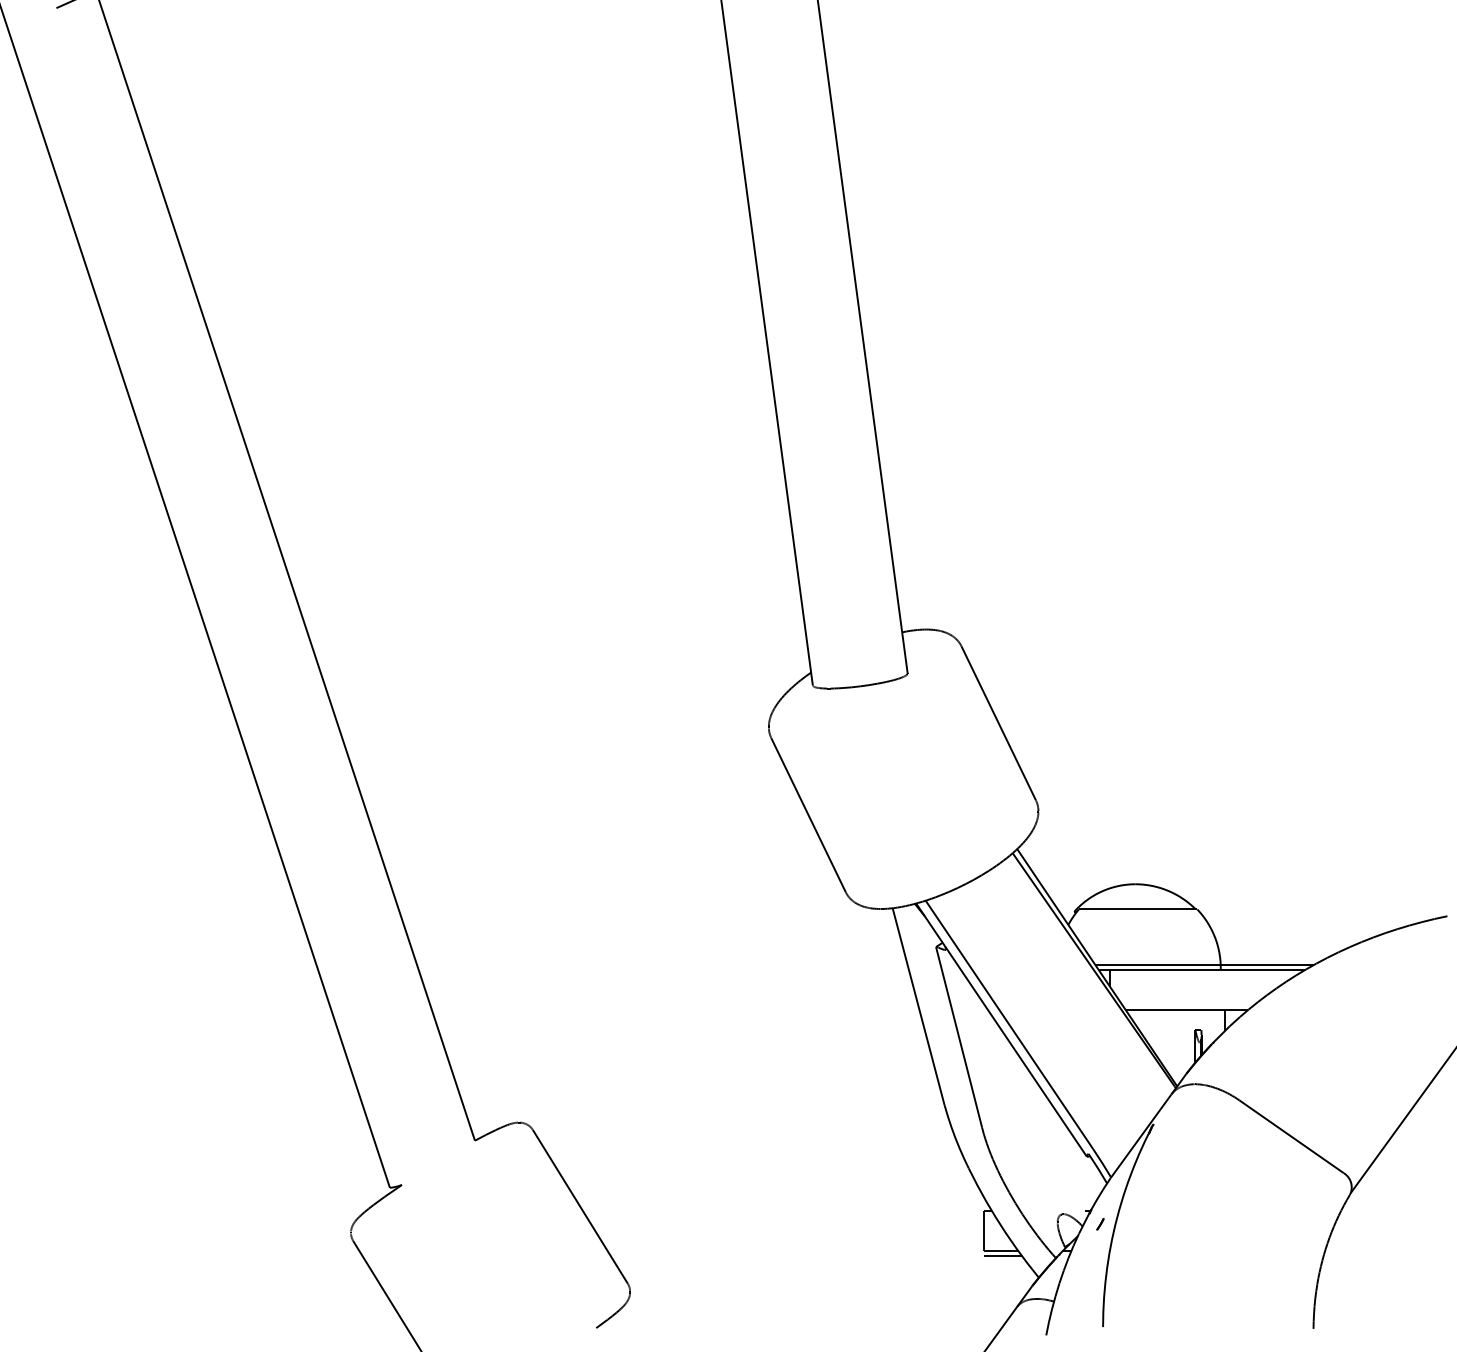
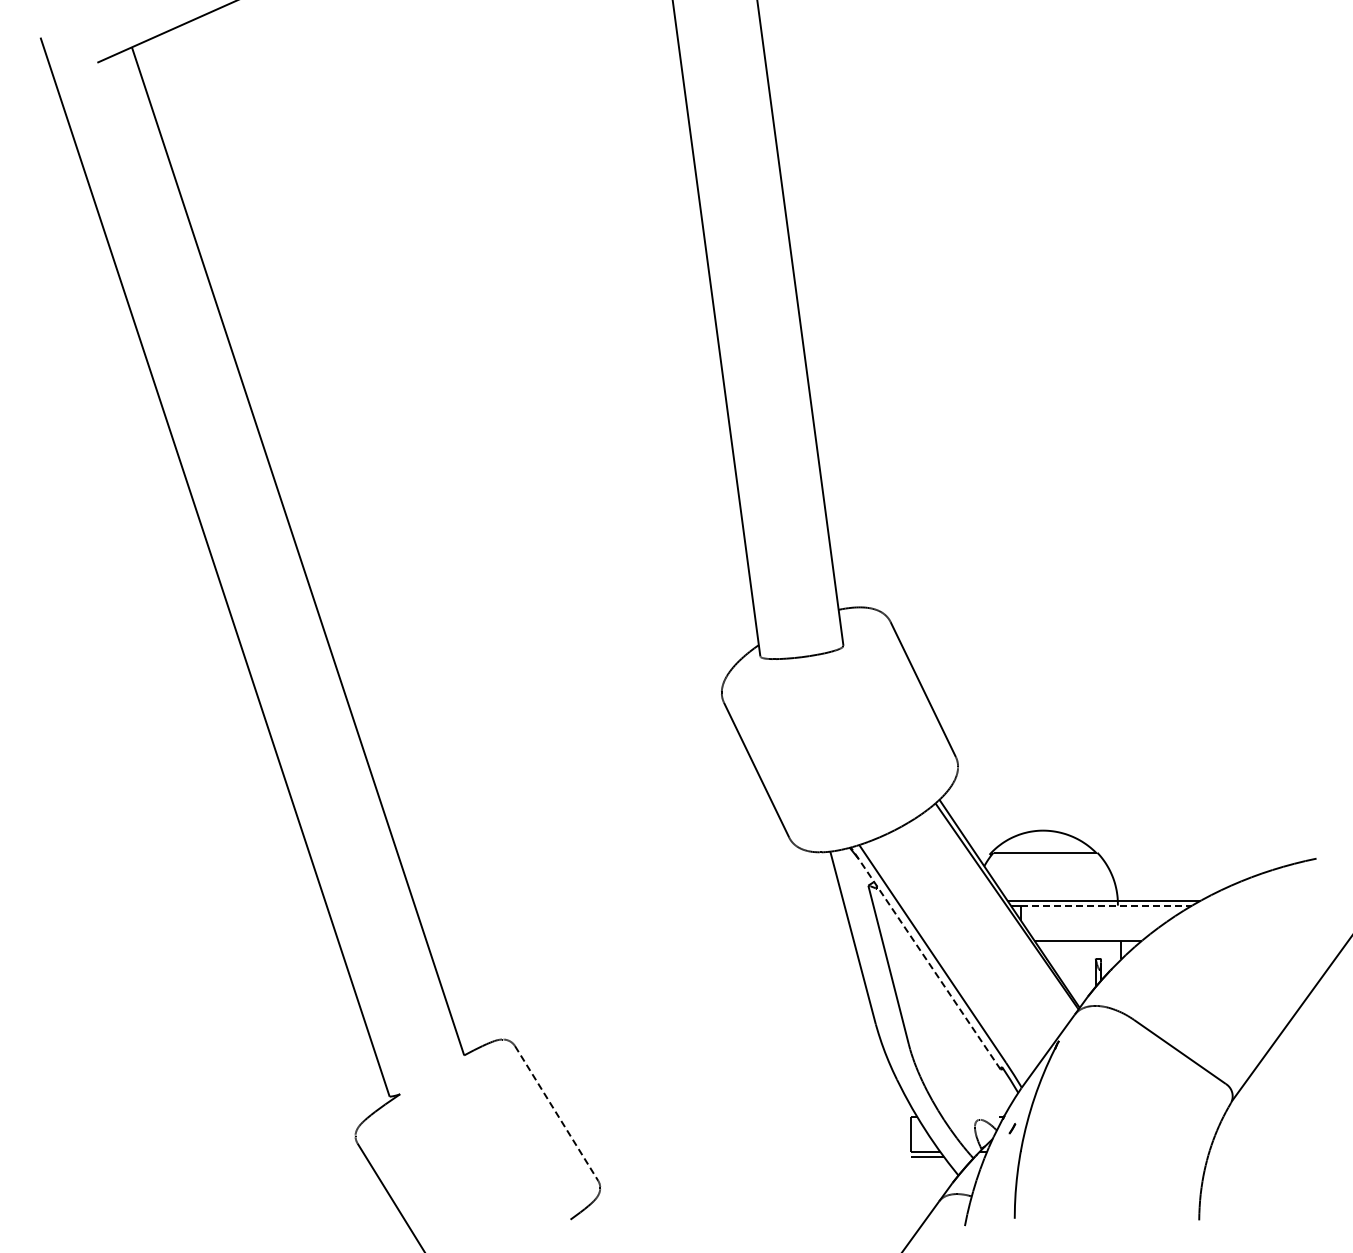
line: (1207, 969) -> (1106, 905), solid -> dashed
line: (1001, 1030) -> (925, 958), solid -> dashed
line: (580, 1206) -> (556, 1113), solid -> dashed

